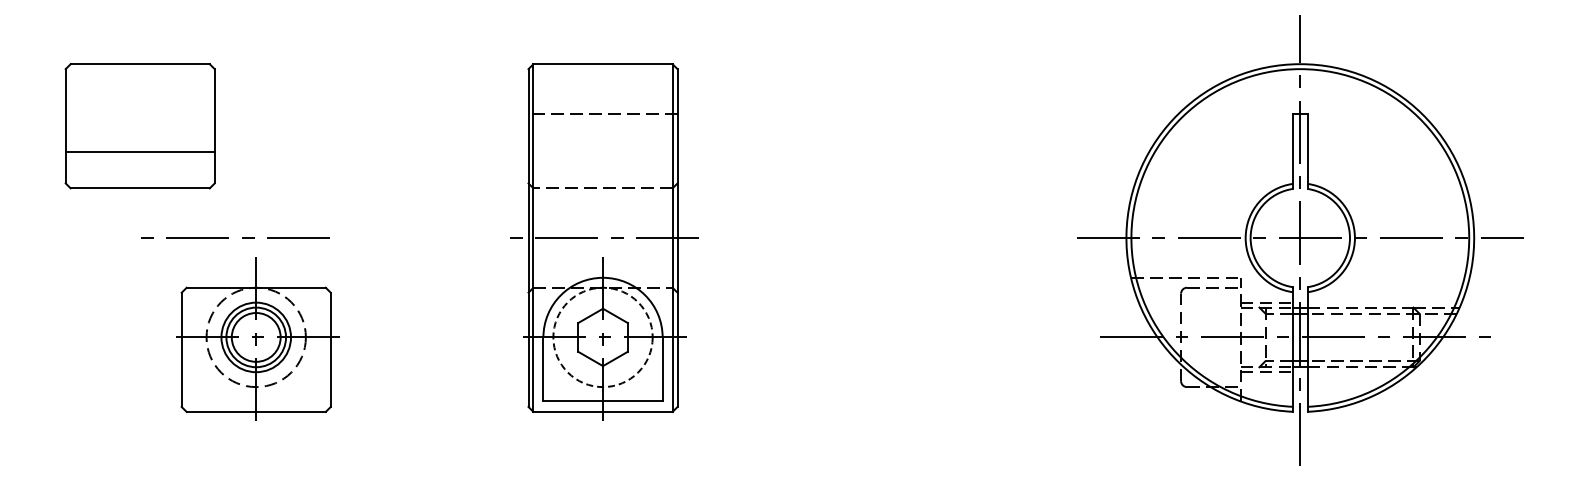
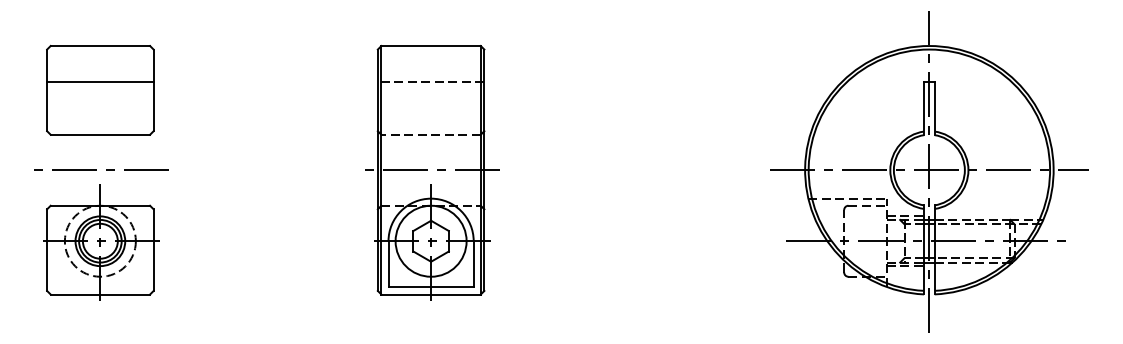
line: (139, 151) -> (99, 81), moved
line: (228, 237) -> (96, 169), moved
circle: (602, 337) -> (430, 241), dashed -> solid
part: (257, 338) -> (101, 242), moved

